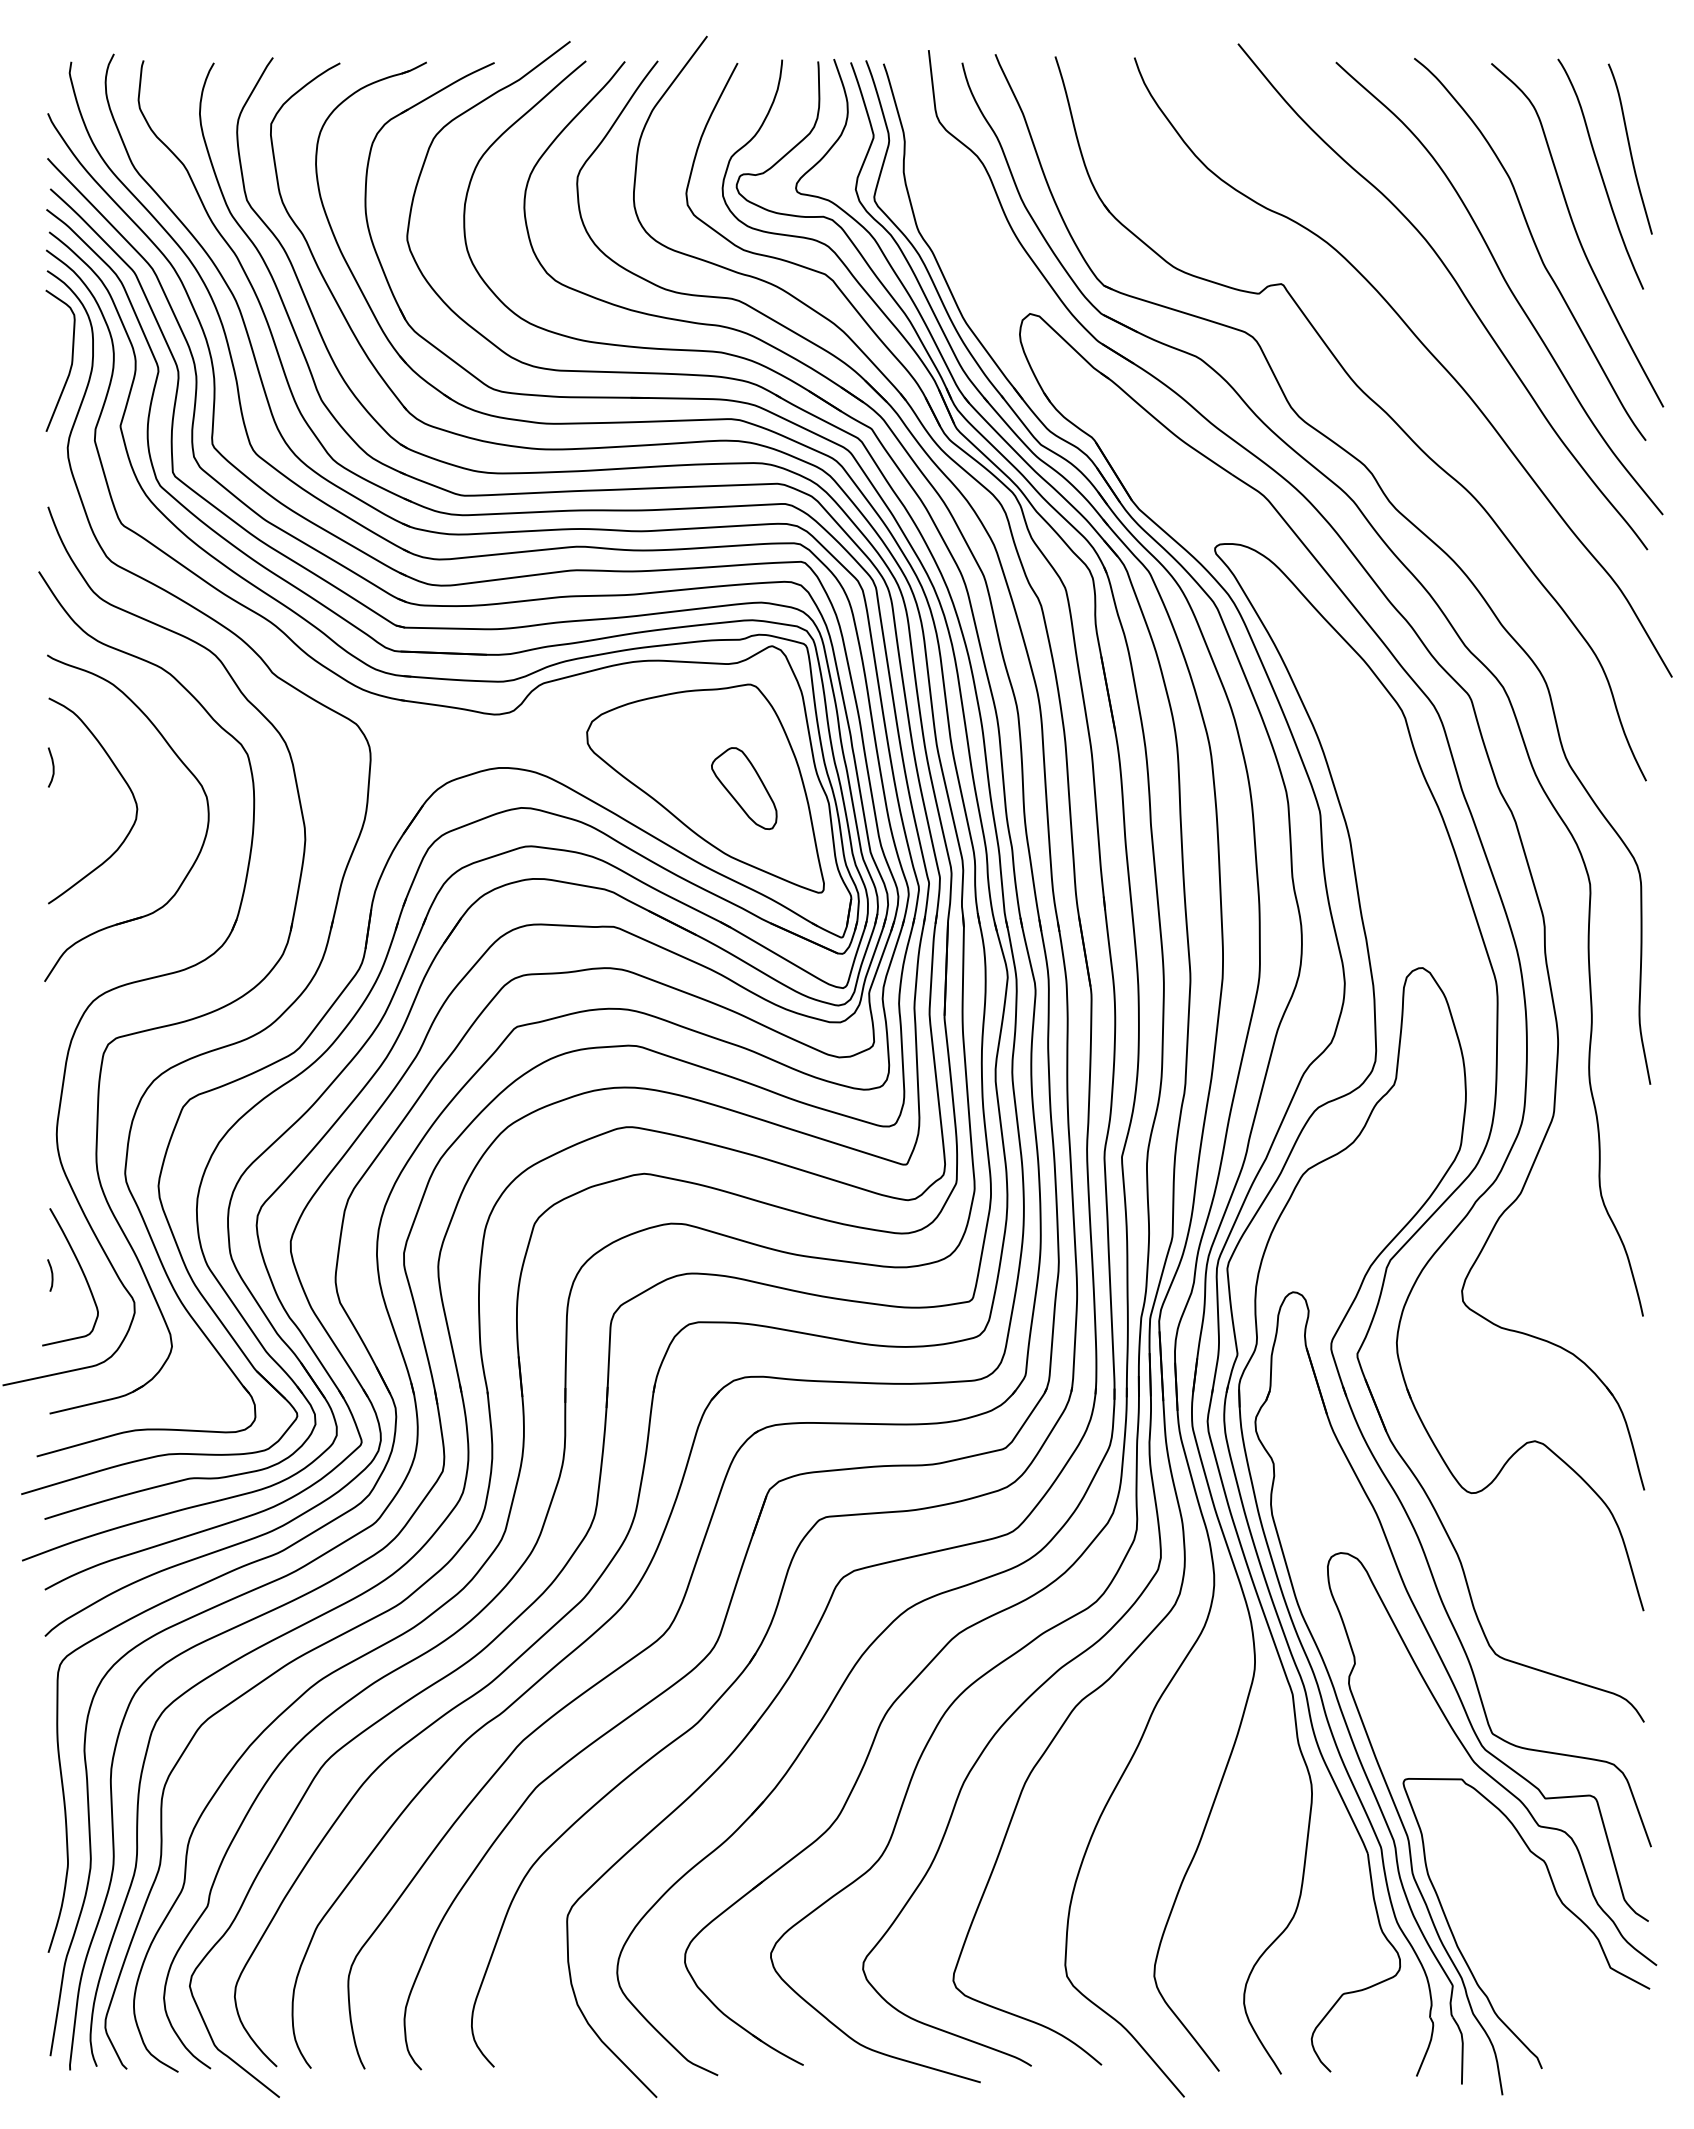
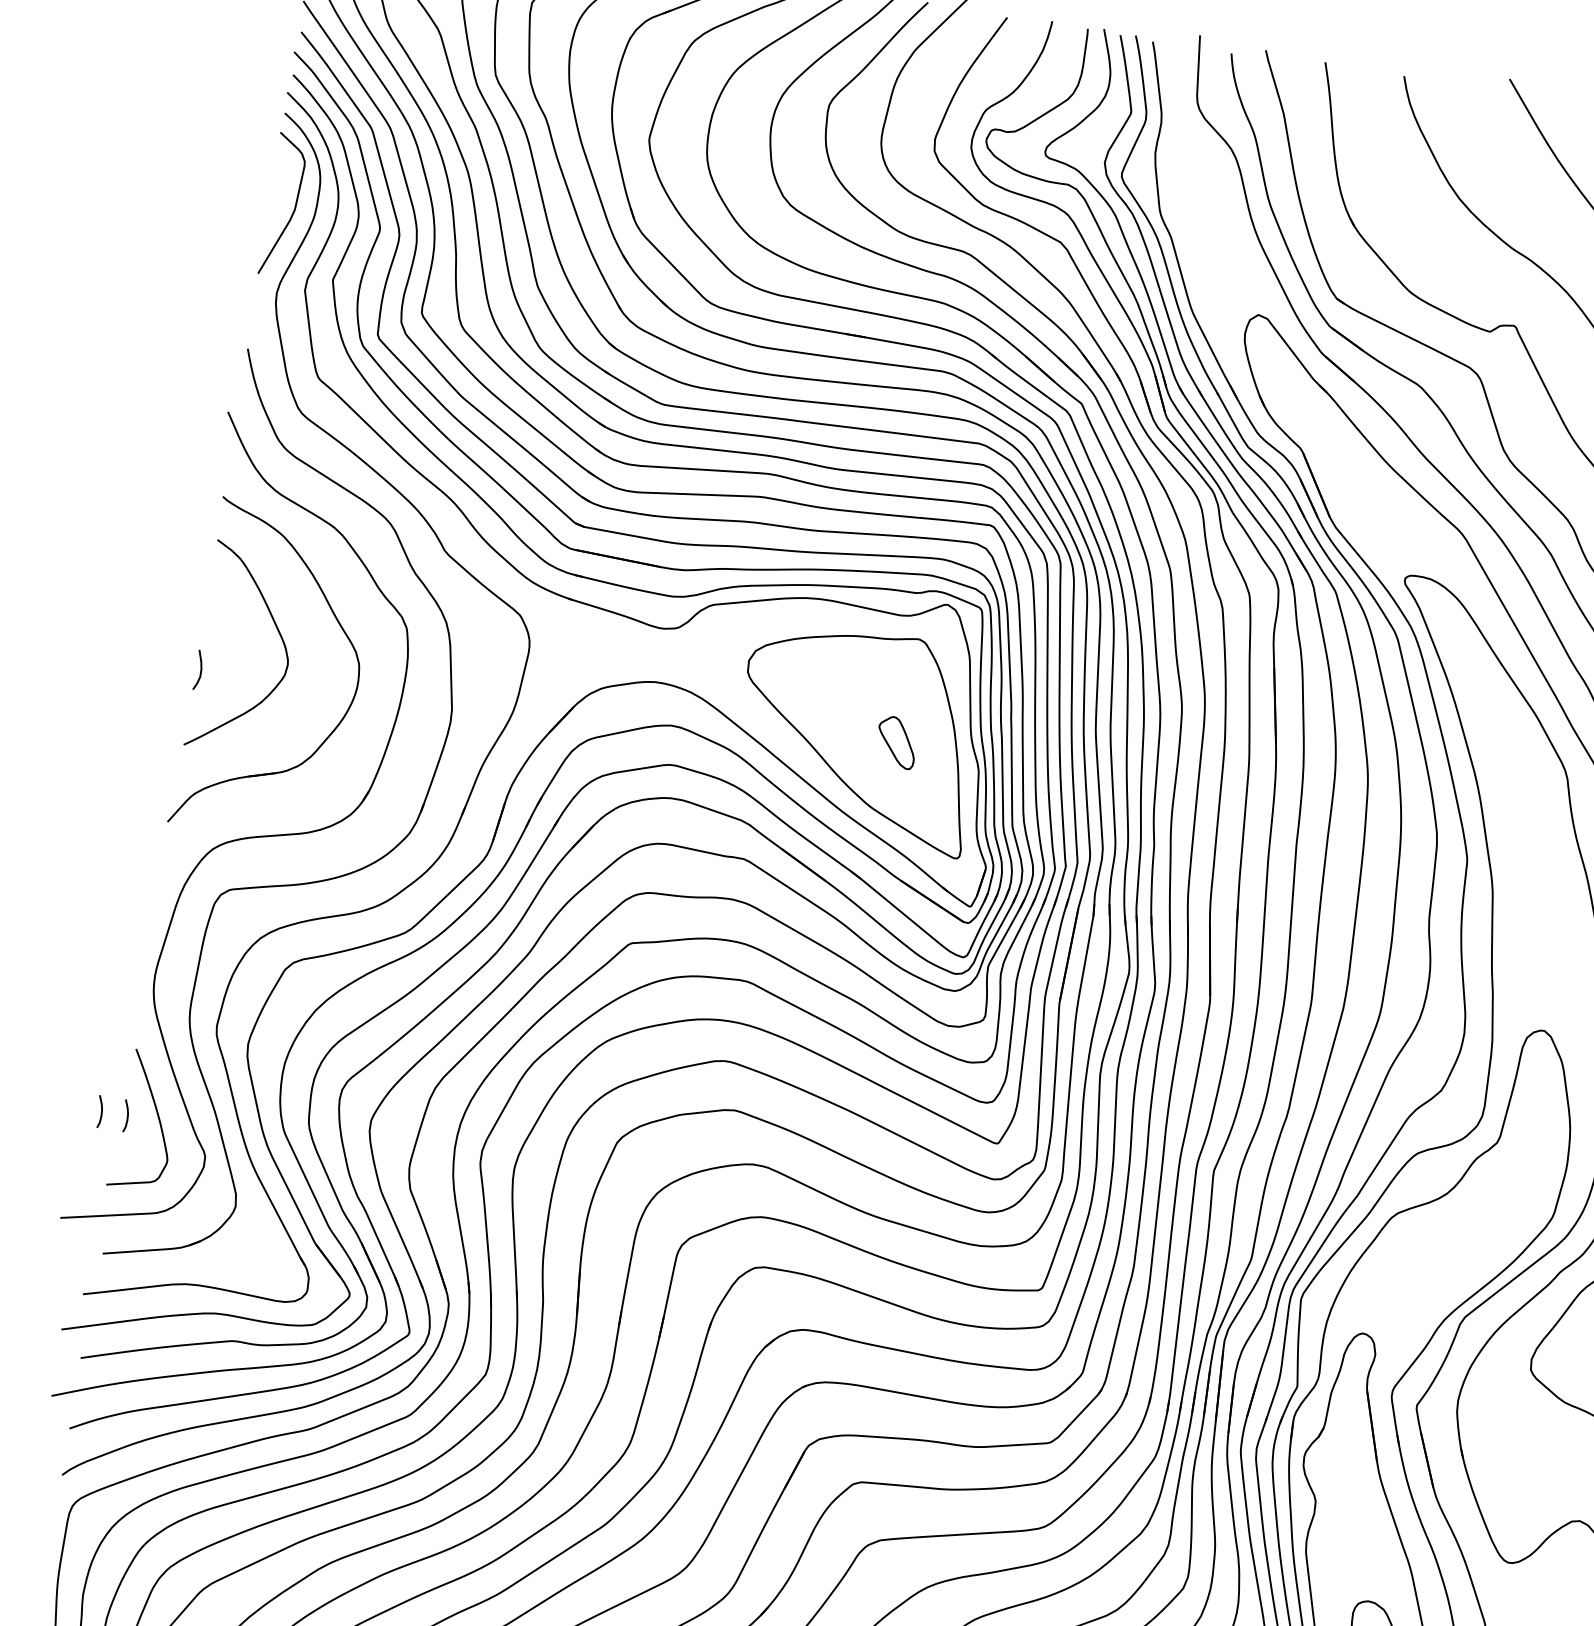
curve: (52, 767) -> (200, 670), moved
part: (744, 788) -> (896, 742), size x0.6
curve: (25, 1275) -> (100, 1111), added

